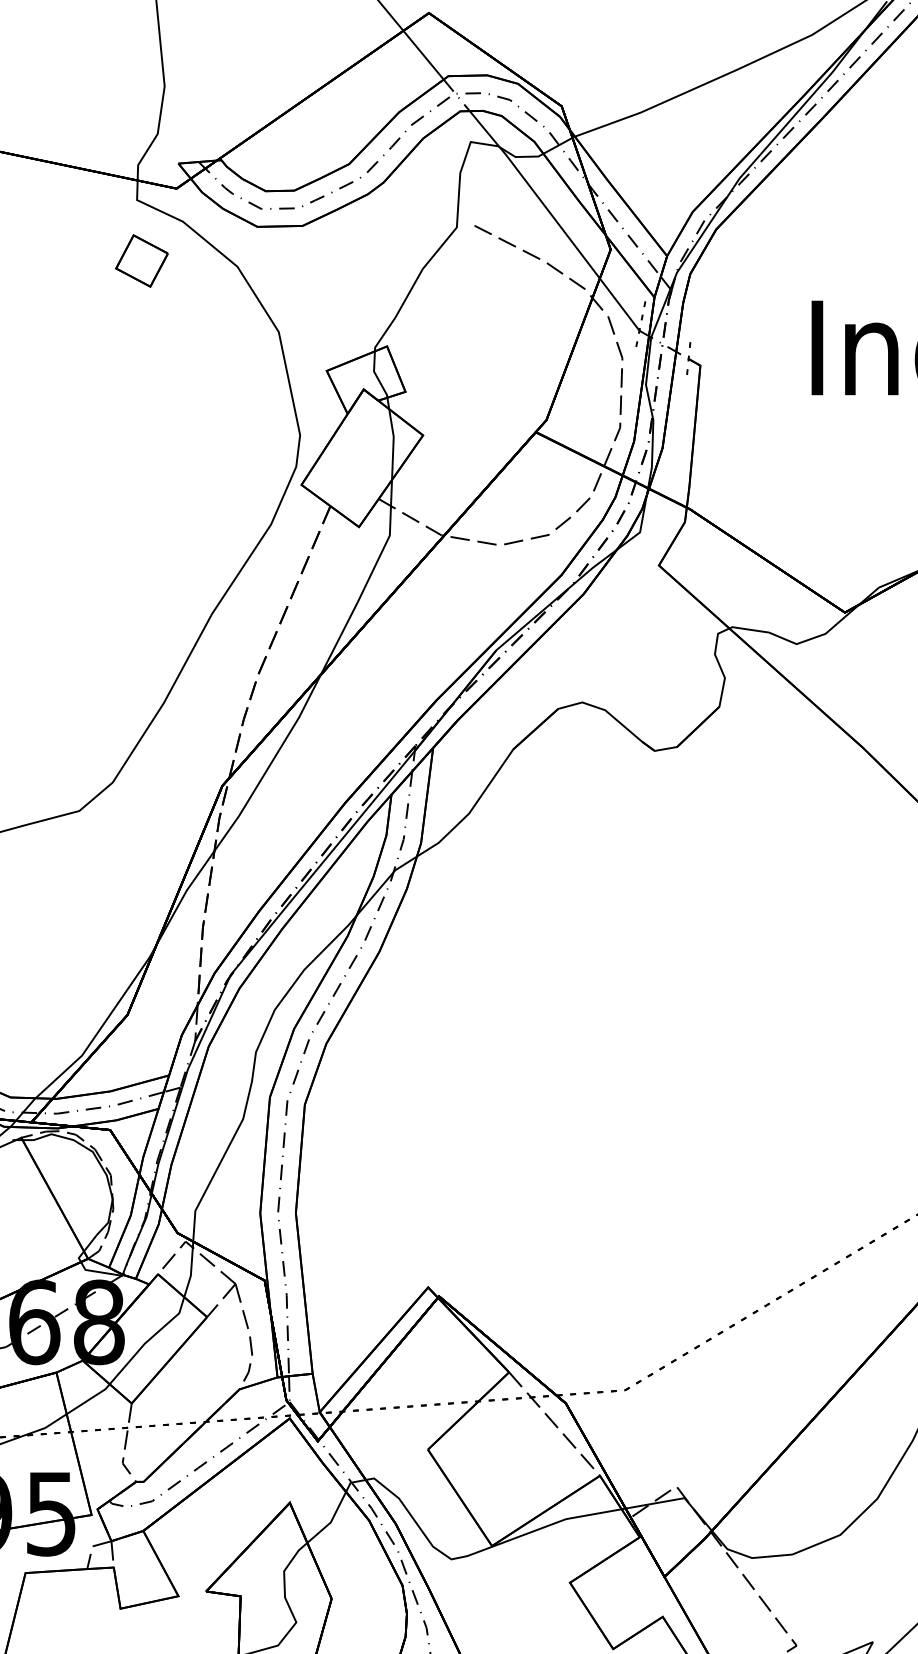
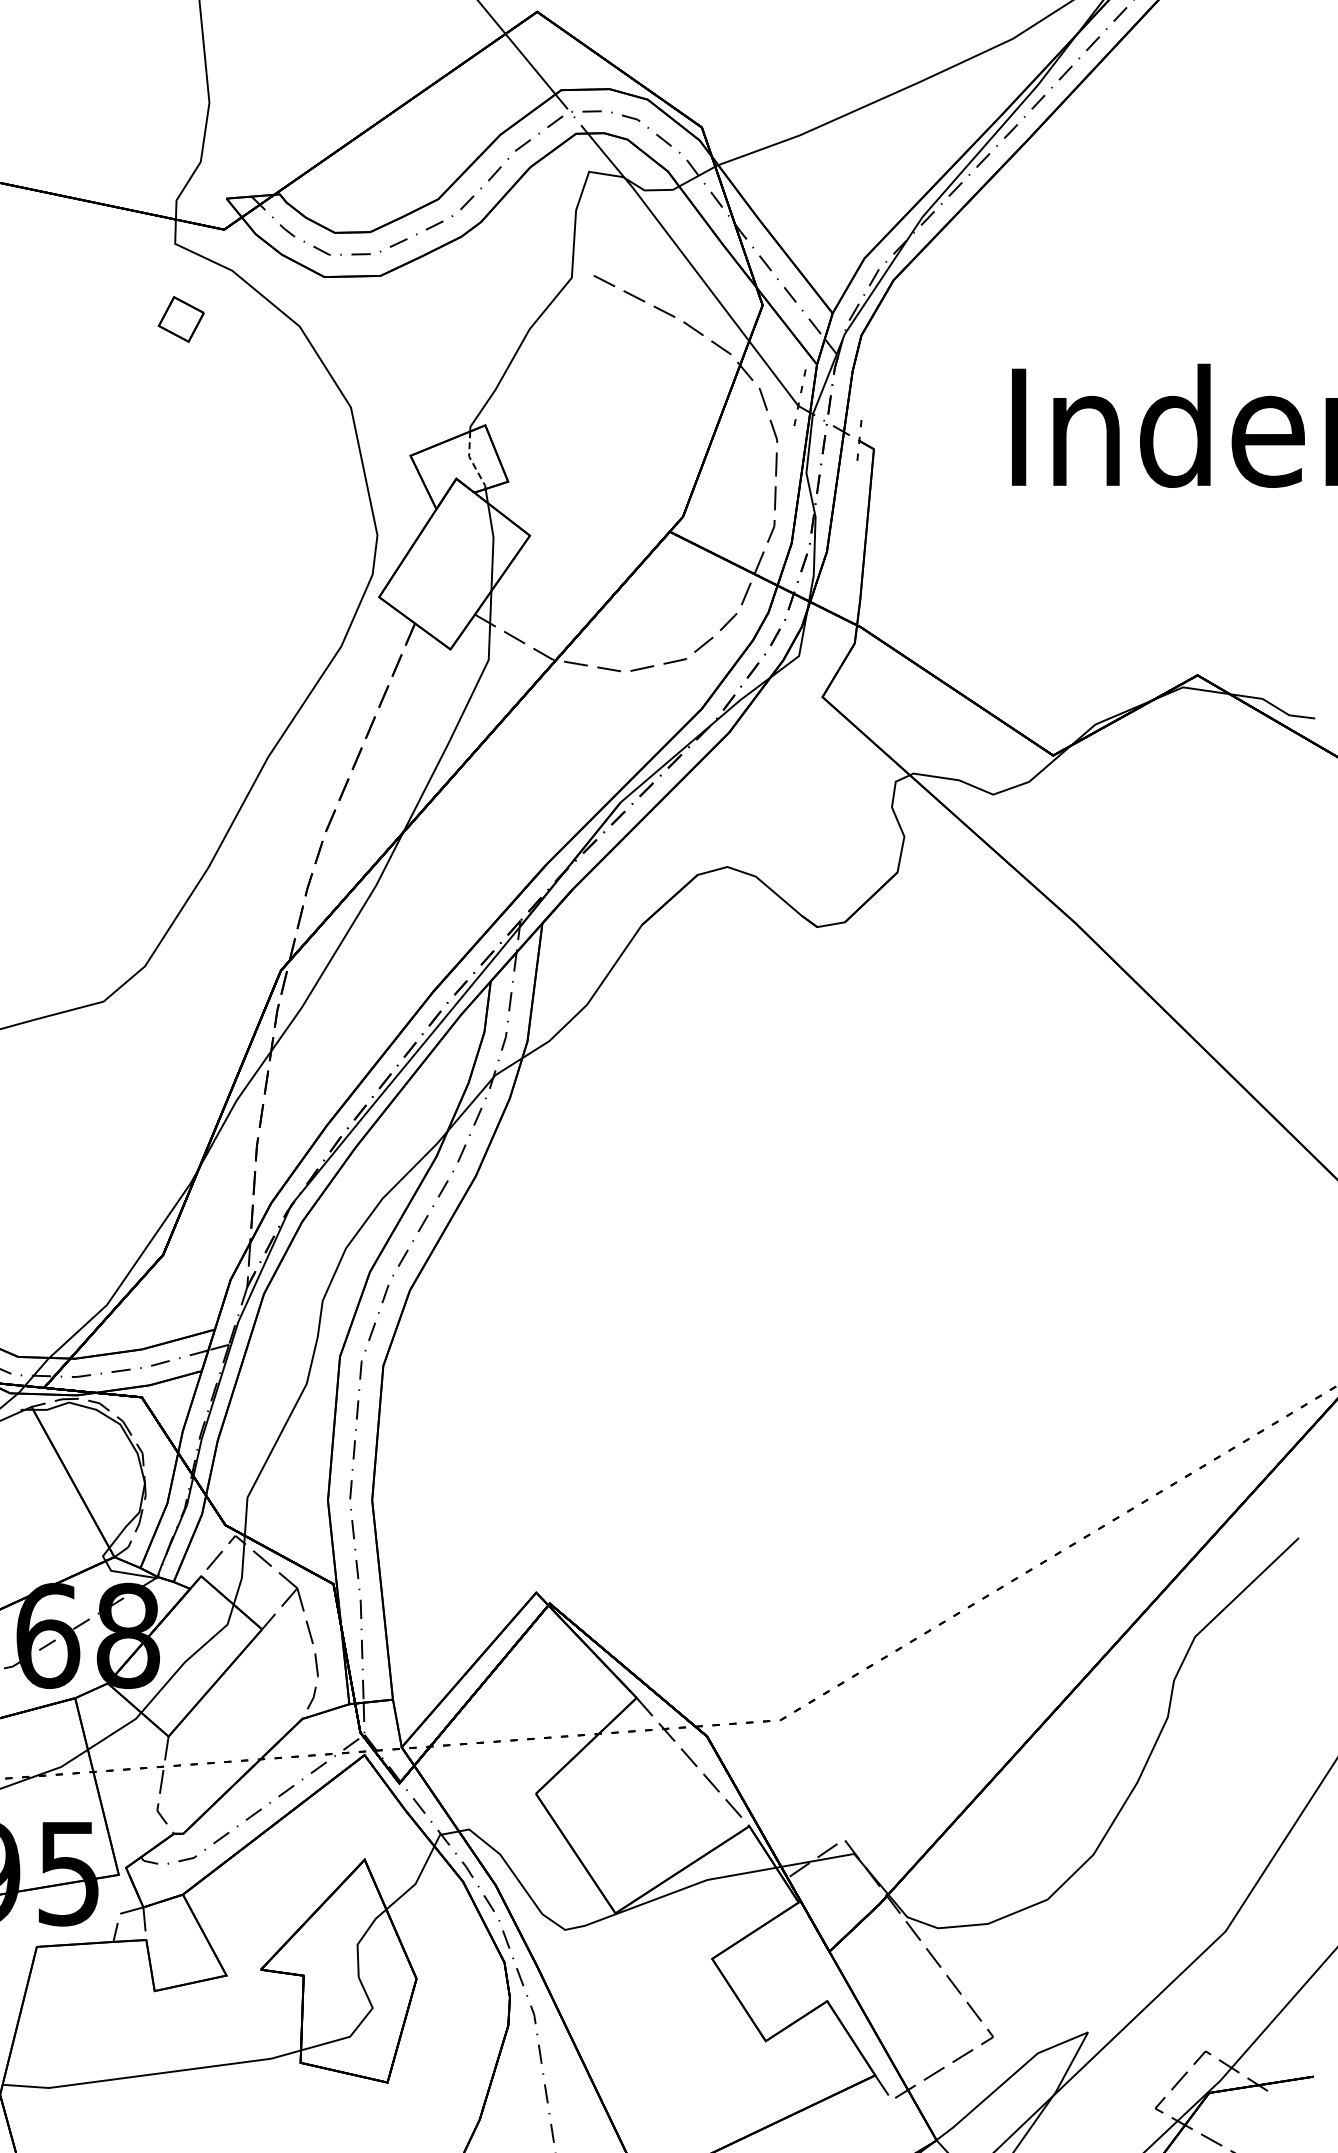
part: (142, 261) -> (181, 319), size x0.7
line: (375, 374) -> (471, 460), solid -> dashed

